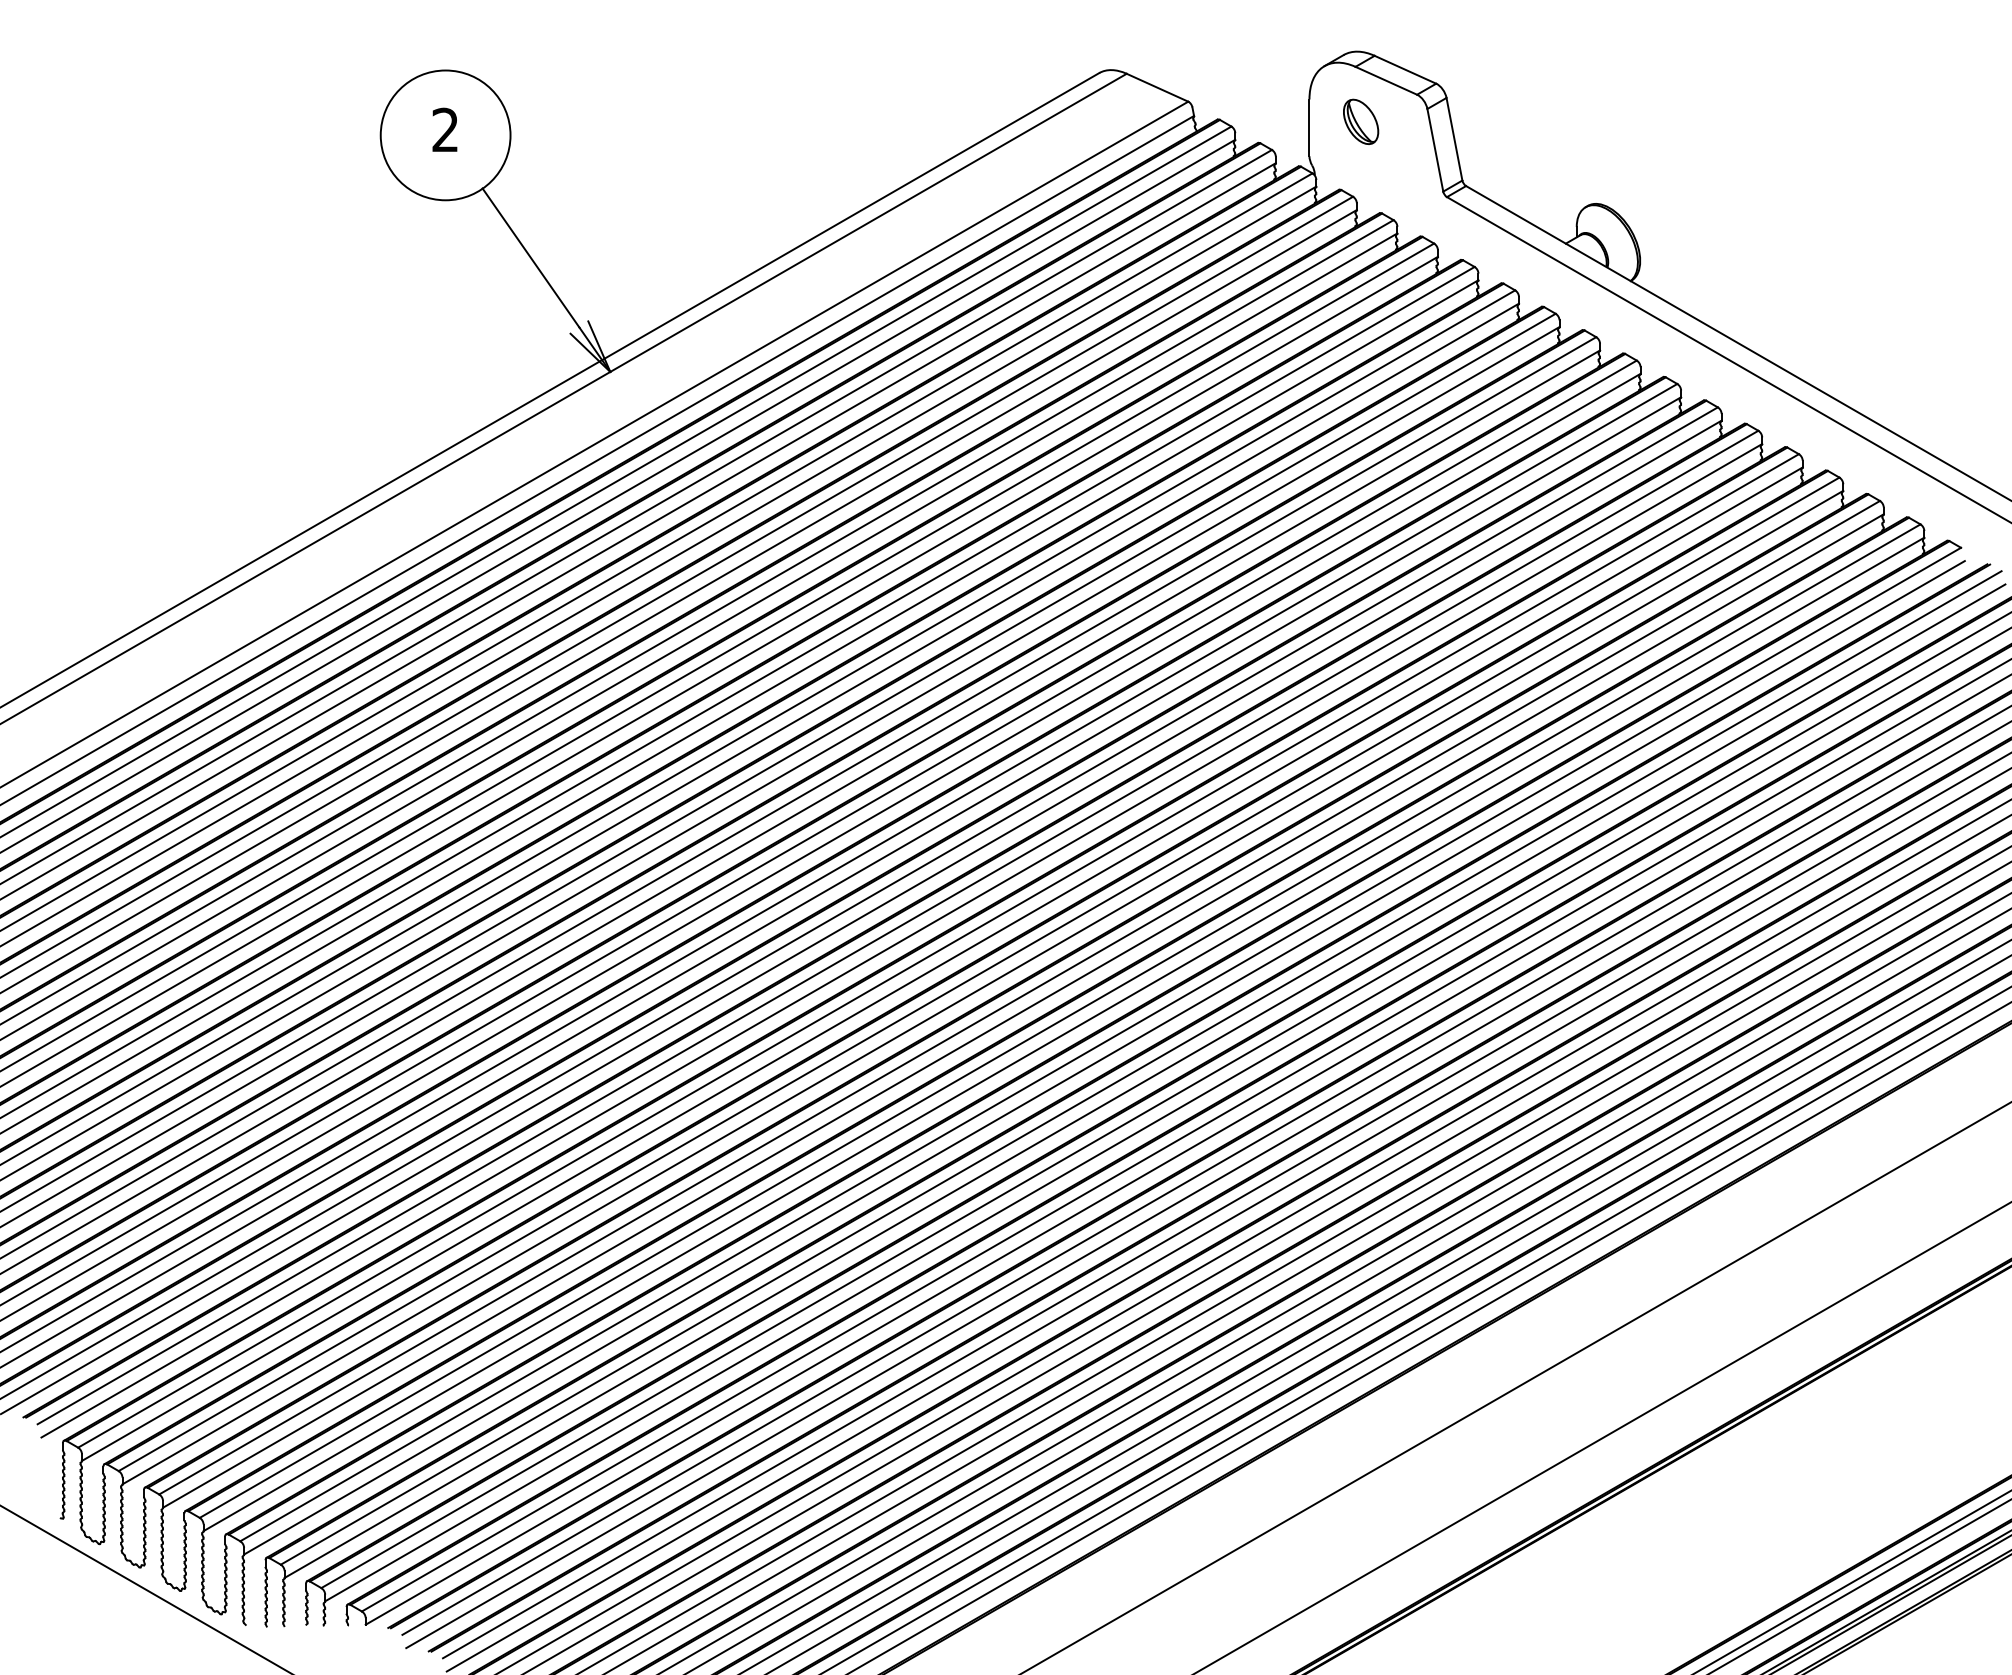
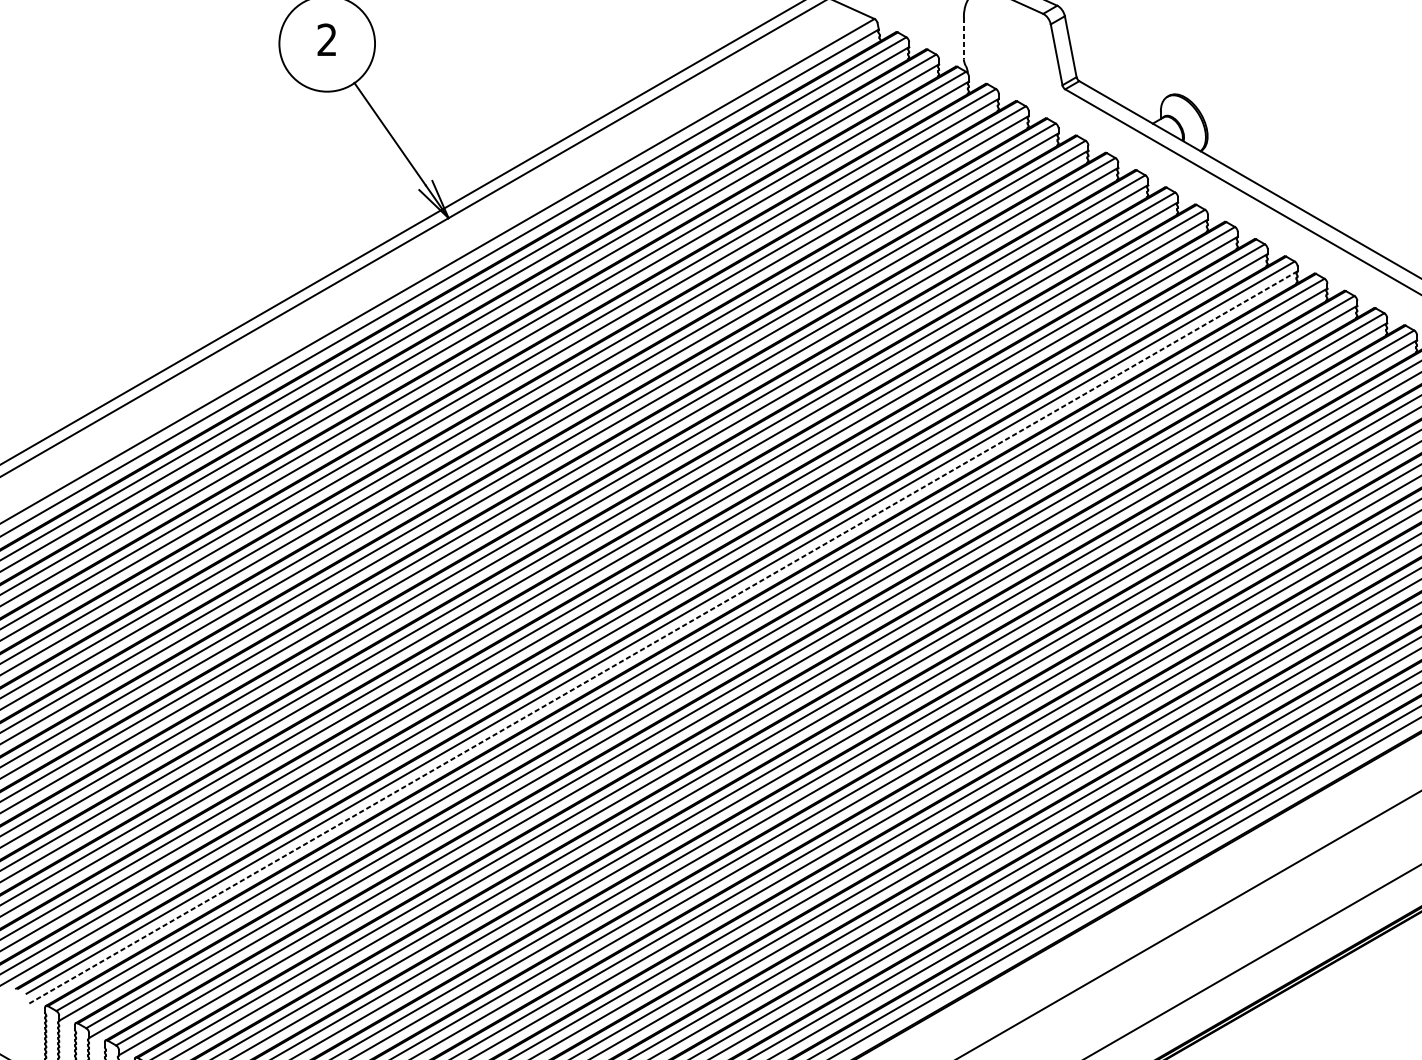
part: (1361, 121) -> (1002, 33), removed
line: (1309, 128) -> (963, 38), solid -> dashed
line: (902, 940) -> (663, 637), solid -> dashed

